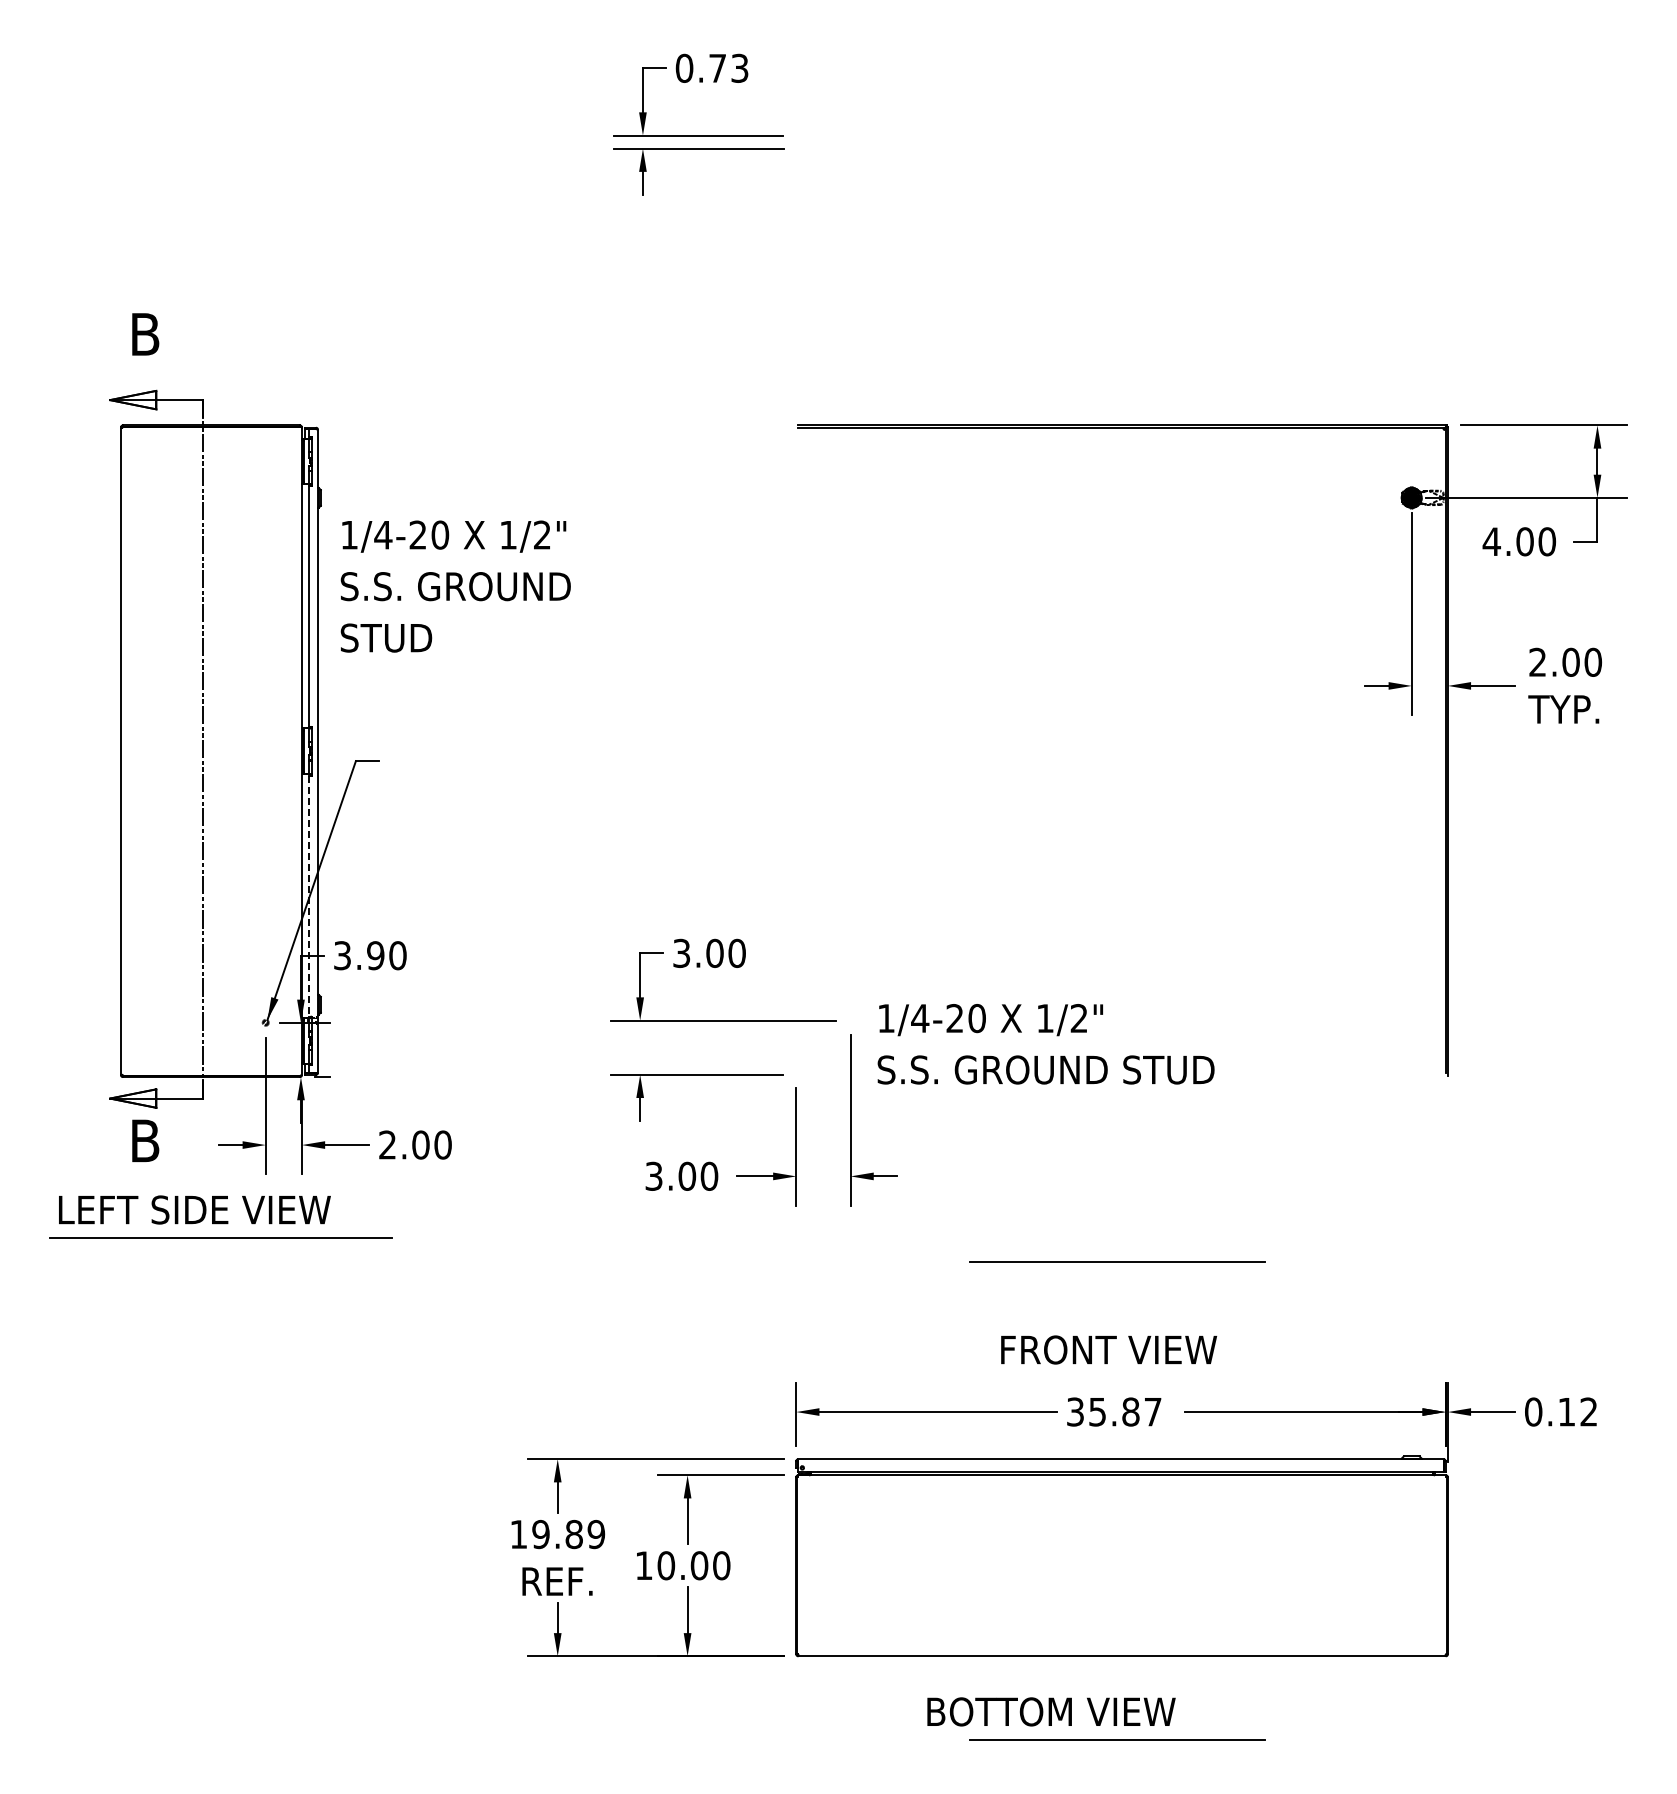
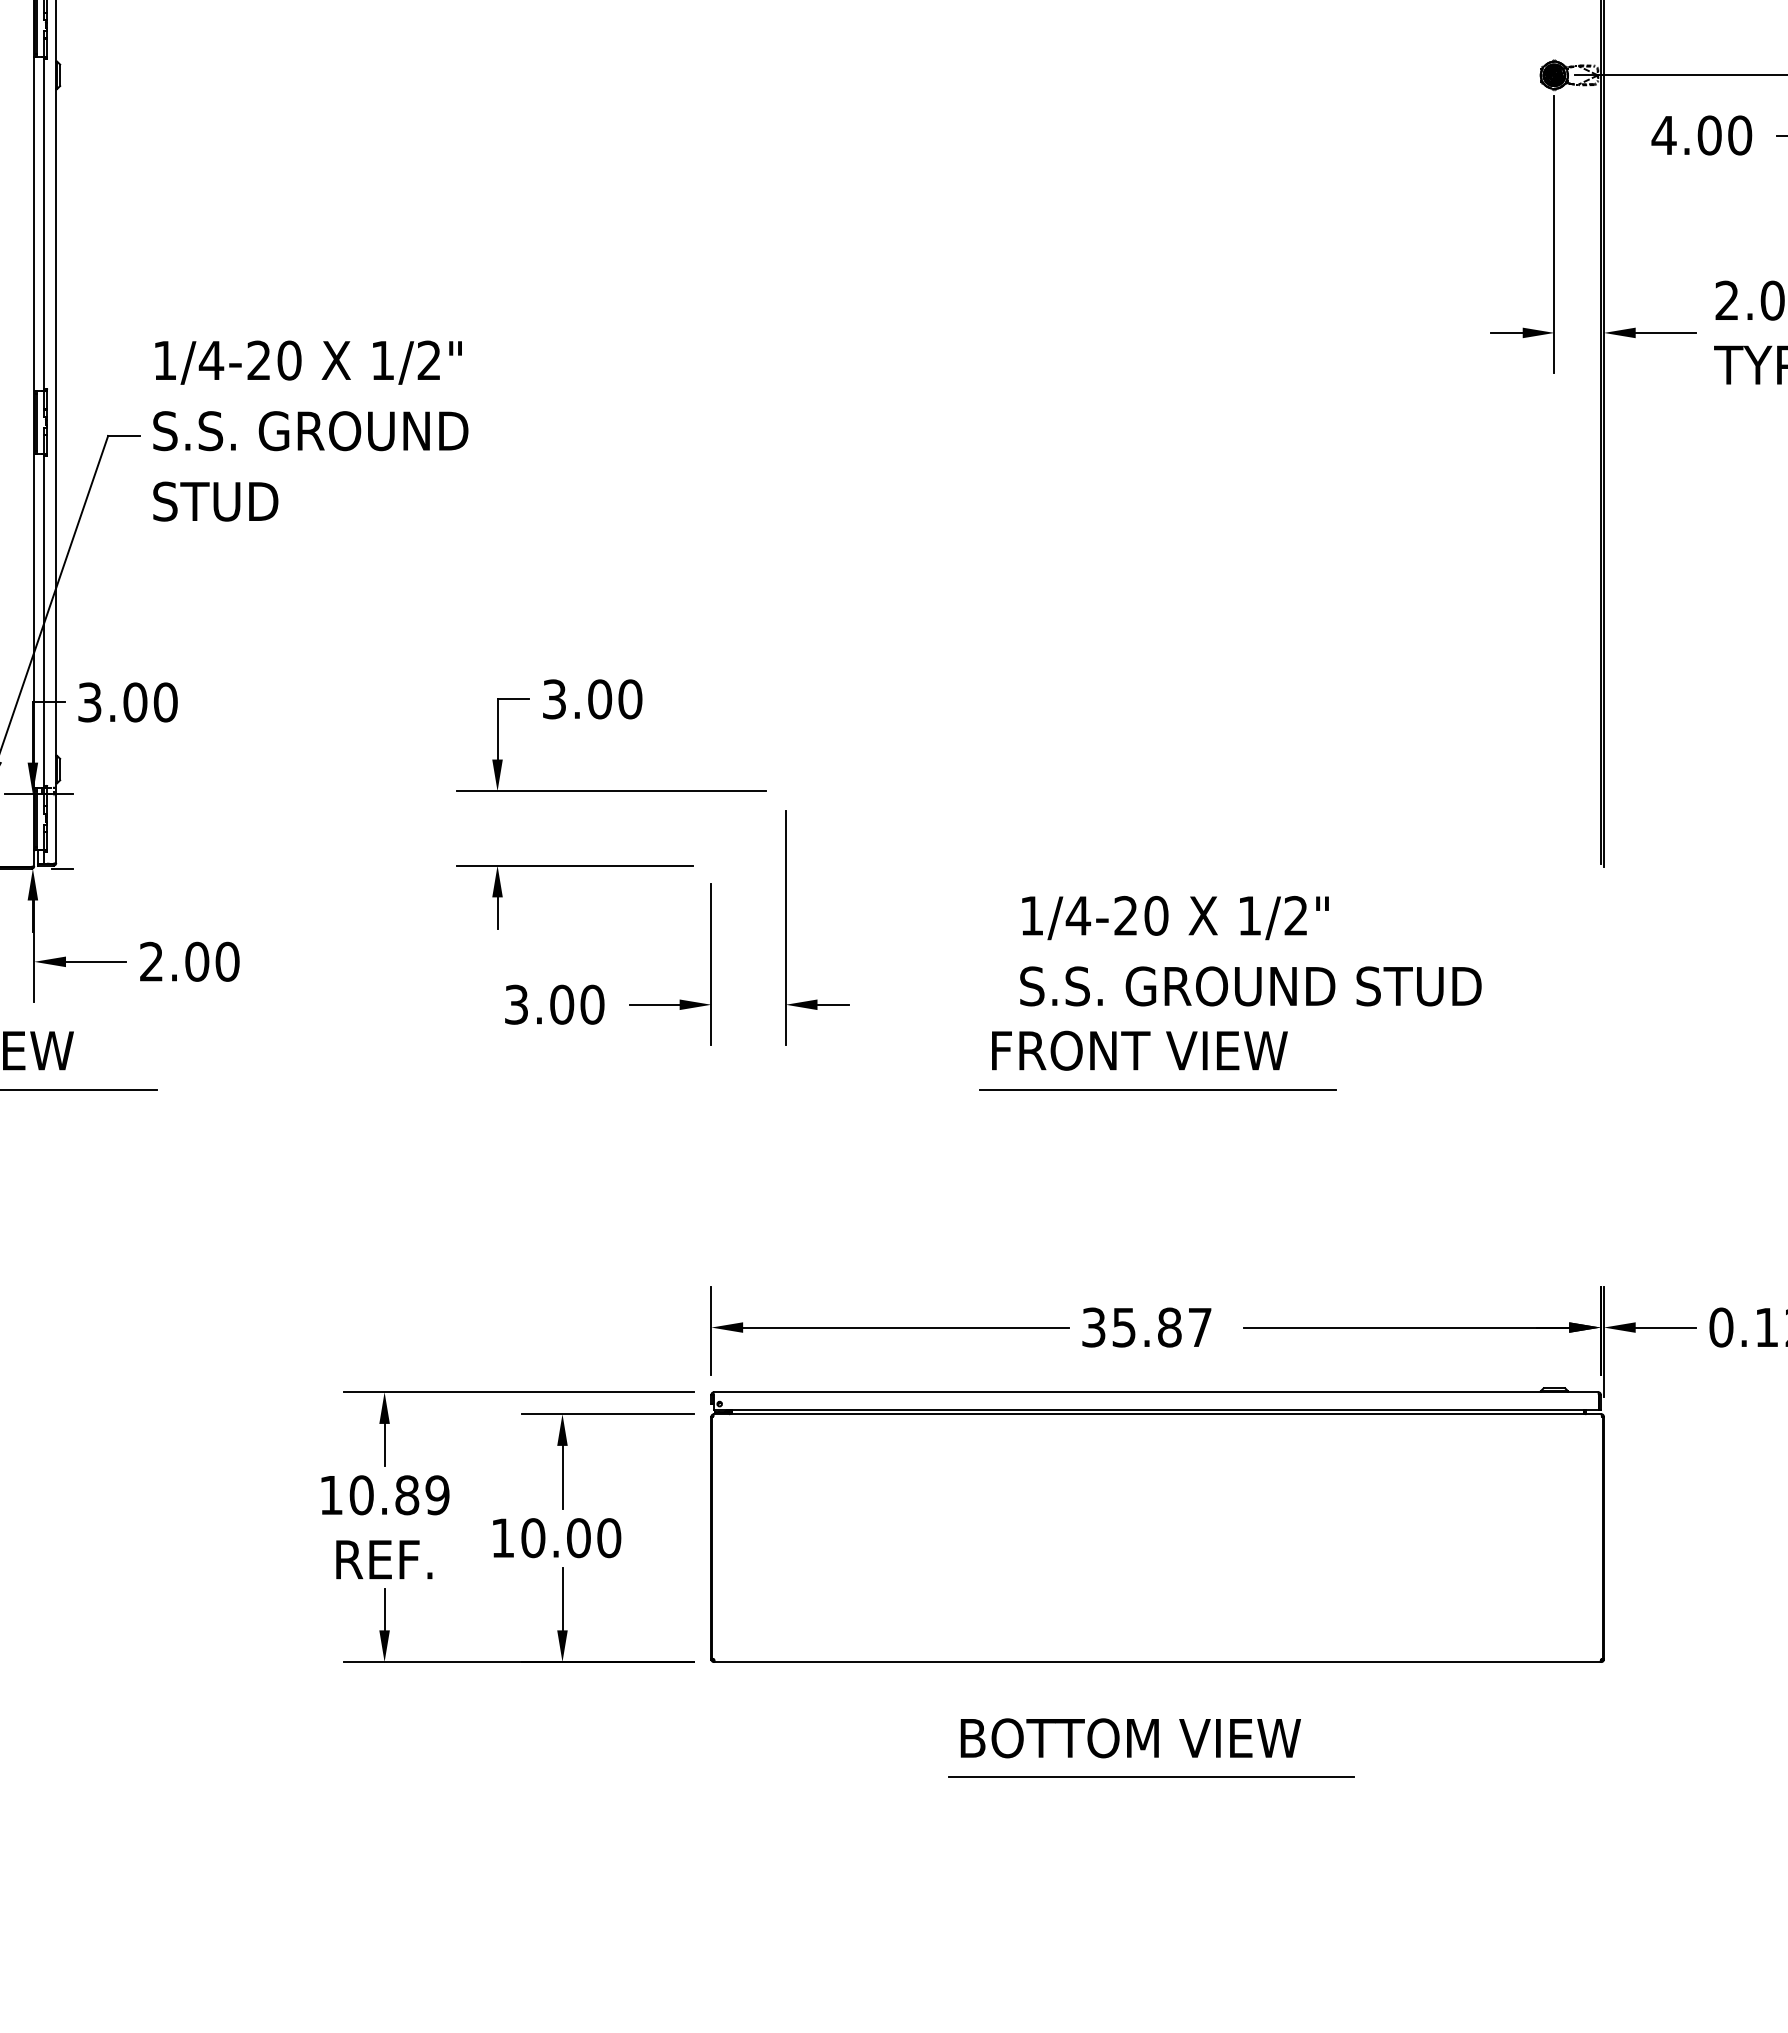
text: (455, 586) -> (310, 430), moved
line: (309, 896) -> (44, 621), dashed -> solid
text: (375, 955) -> (134, 702), 3.90 -> 3.00
text: (1045, 1044) -> (1250, 951), moved
line: (1122, 1238) -> (1158, 1089), added
line: (1117, 1261) -> (1151, 1121), removed
text: (1109, 1349) -> (1140, 1050), moved
text: (540, 1534) -> (361, 1495), 19.89 -> 10.89
text: (1051, 1711) -> (1130, 1737), moved

